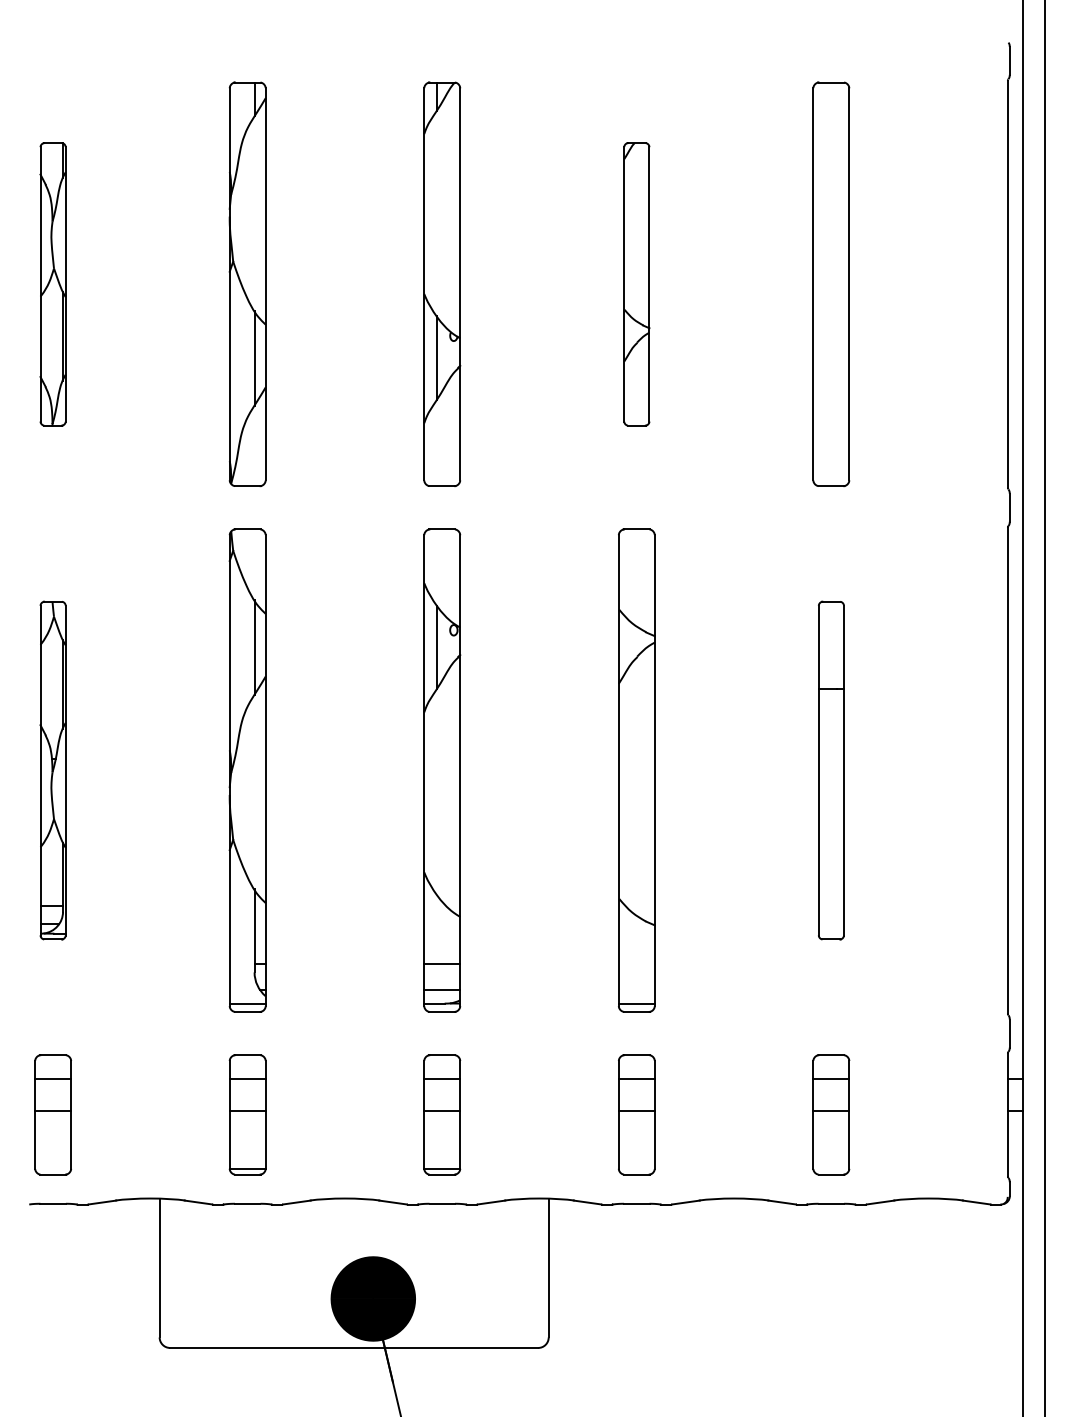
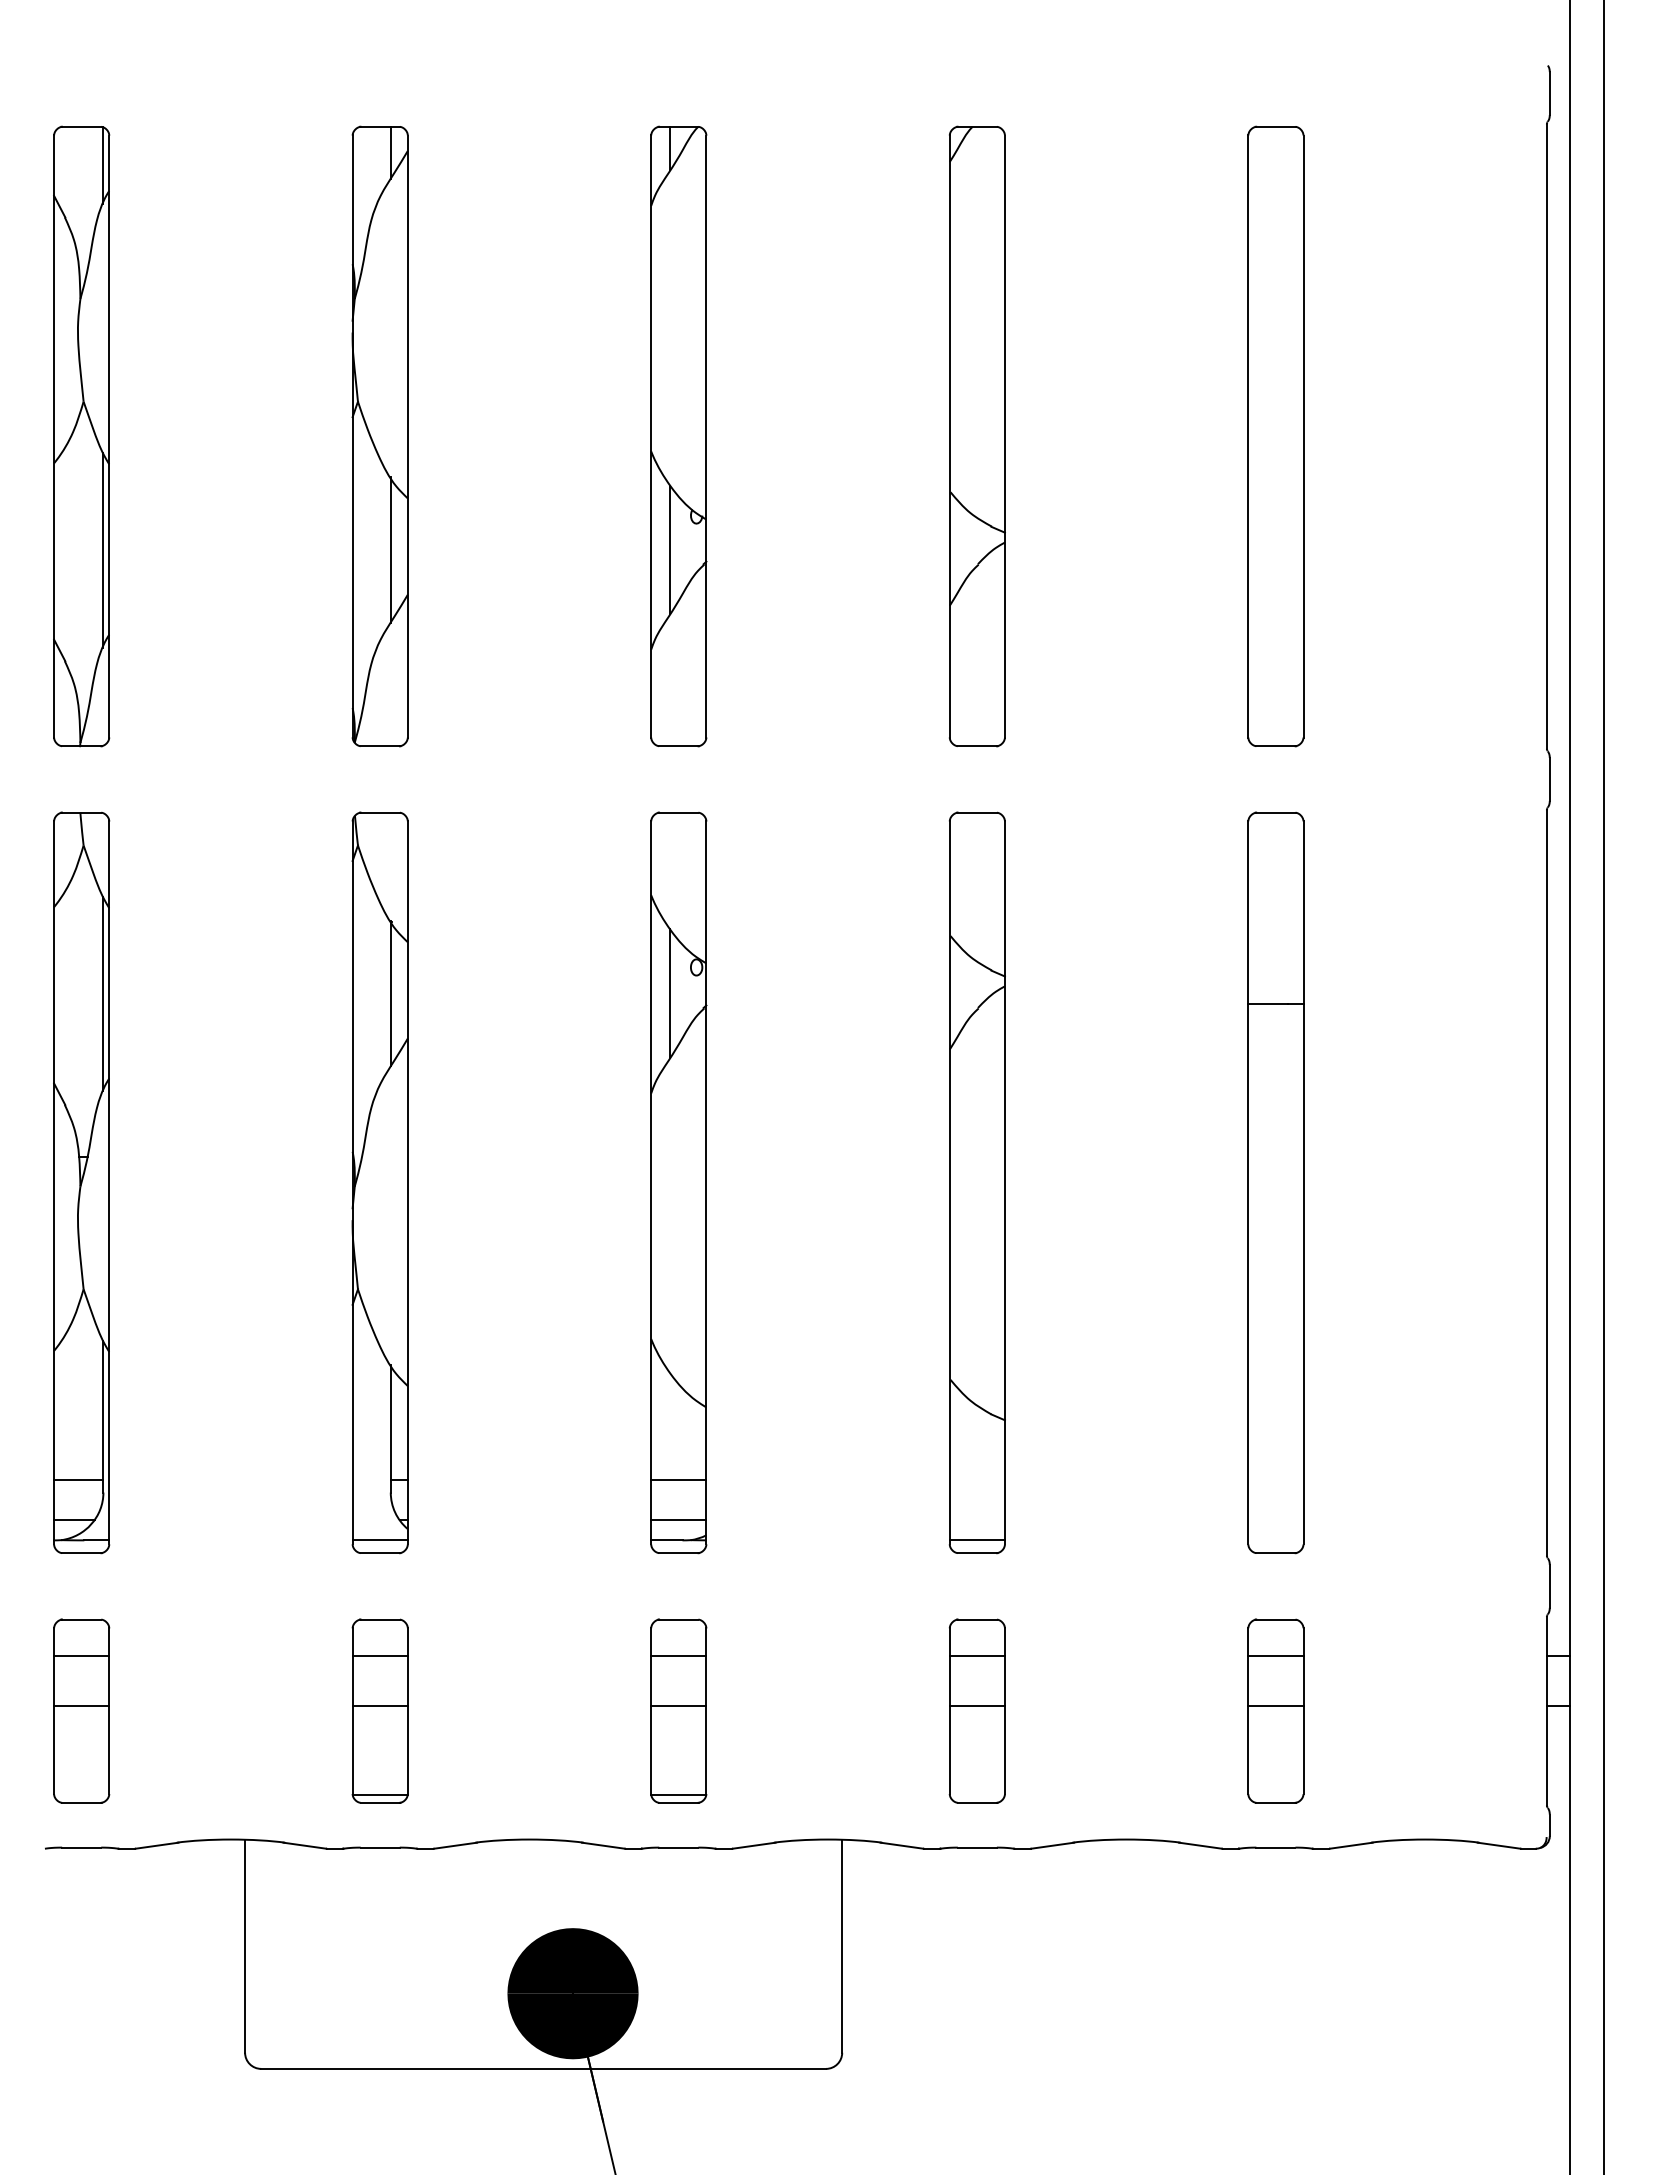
part: (52, 284) -> (80, 436), size x1.43
part: (636, 284) -> (976, 436), size x1.43
part: (52, 770) -> (80, 1182), size x1.43
part: (831, 770) -> (1276, 1182), size x1.43

